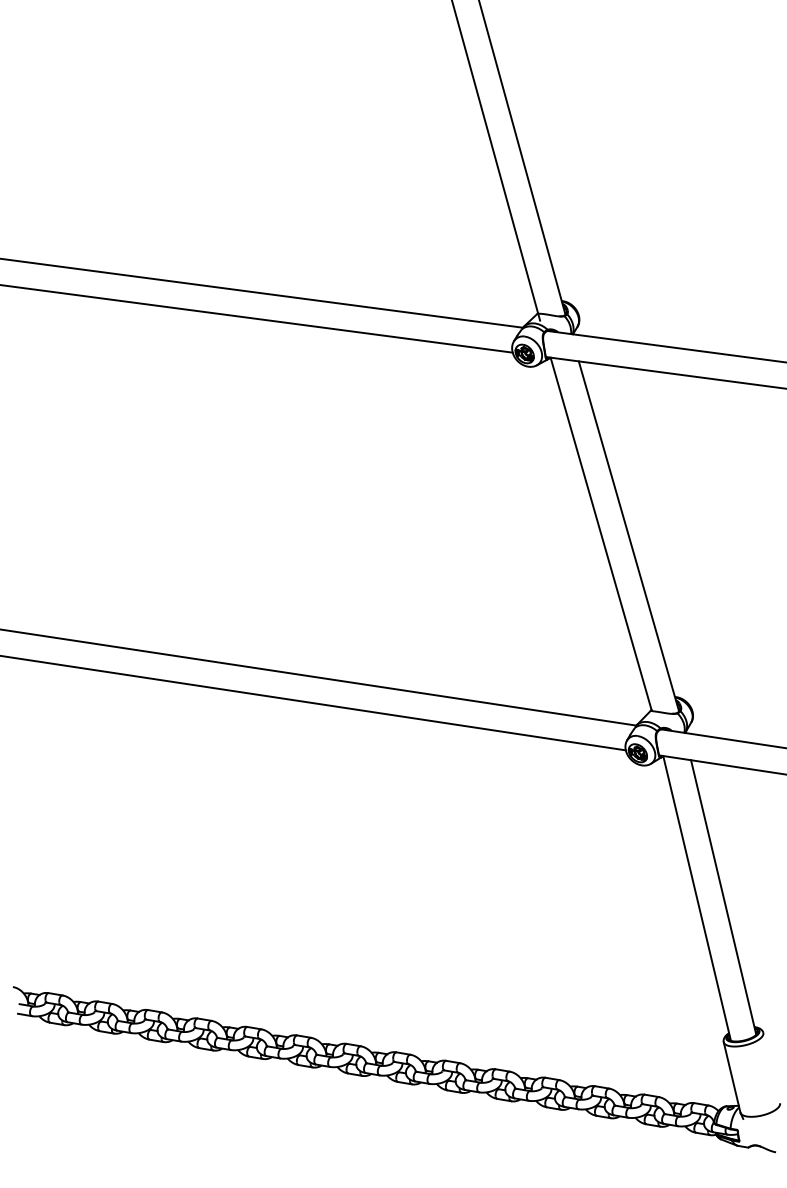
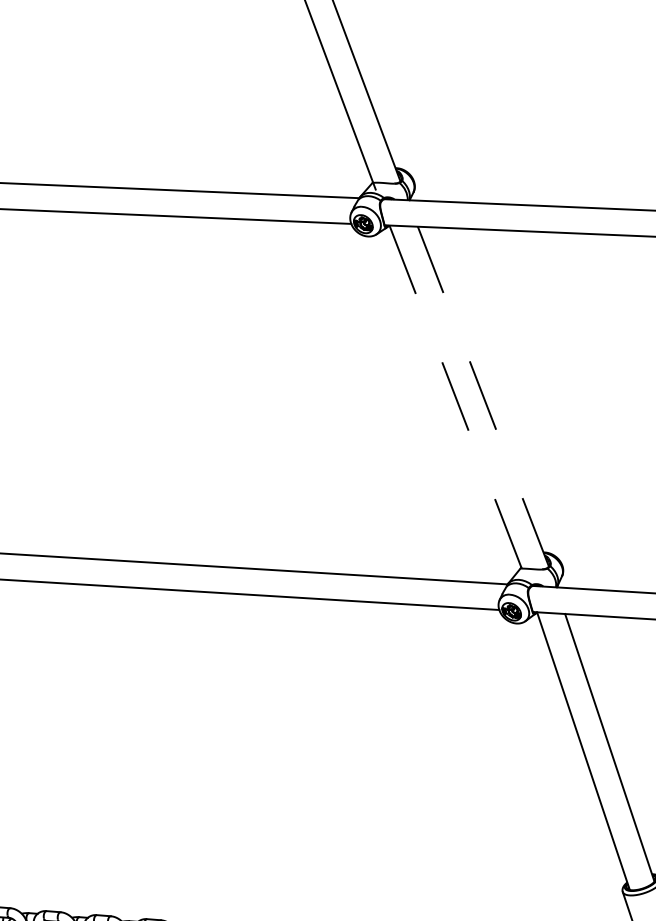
line: (601, 534) -> (455, 397), solid -> dashed
line: (628, 535) -> (482, 395), solid -> dashed

